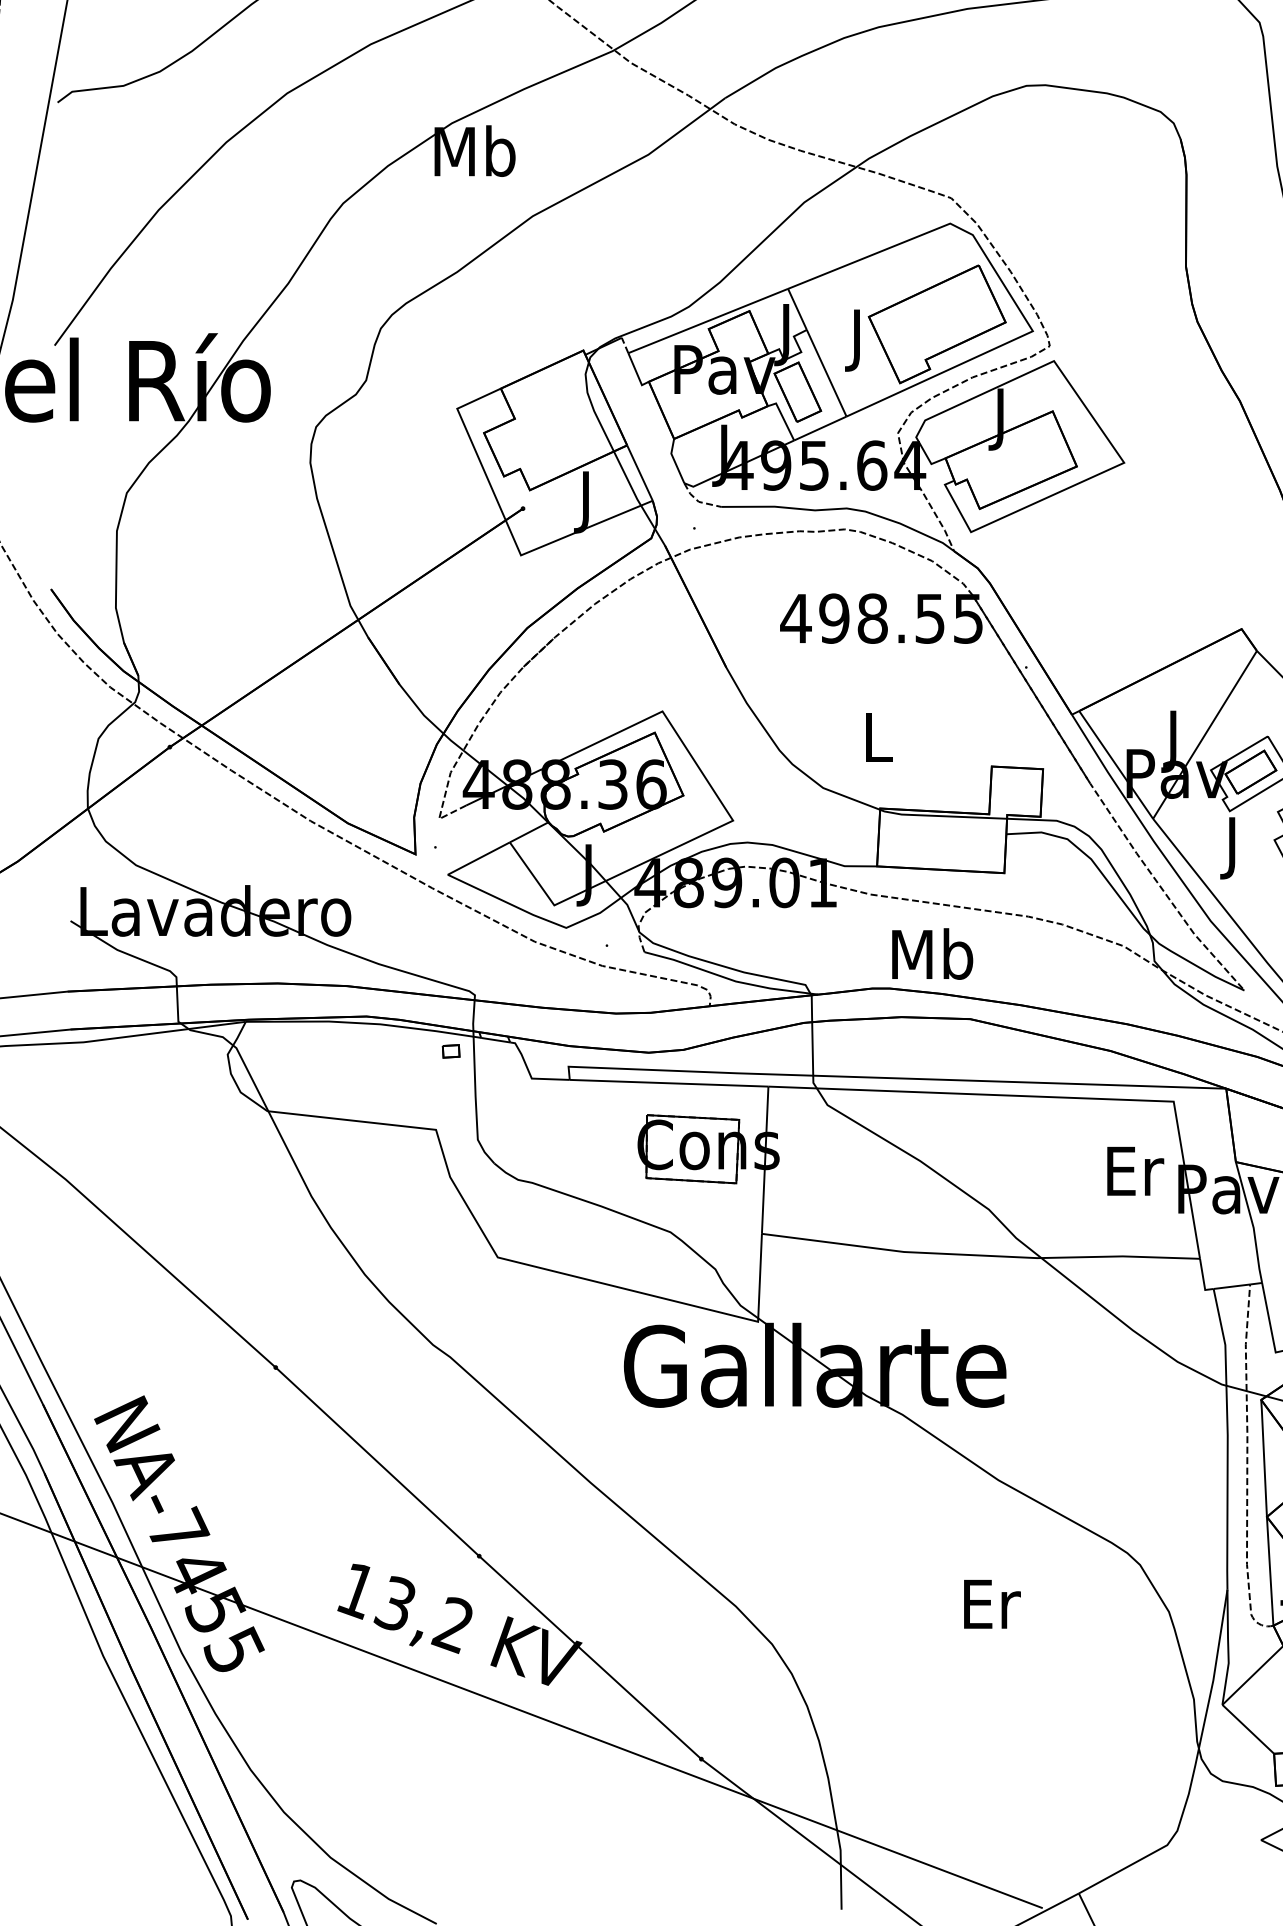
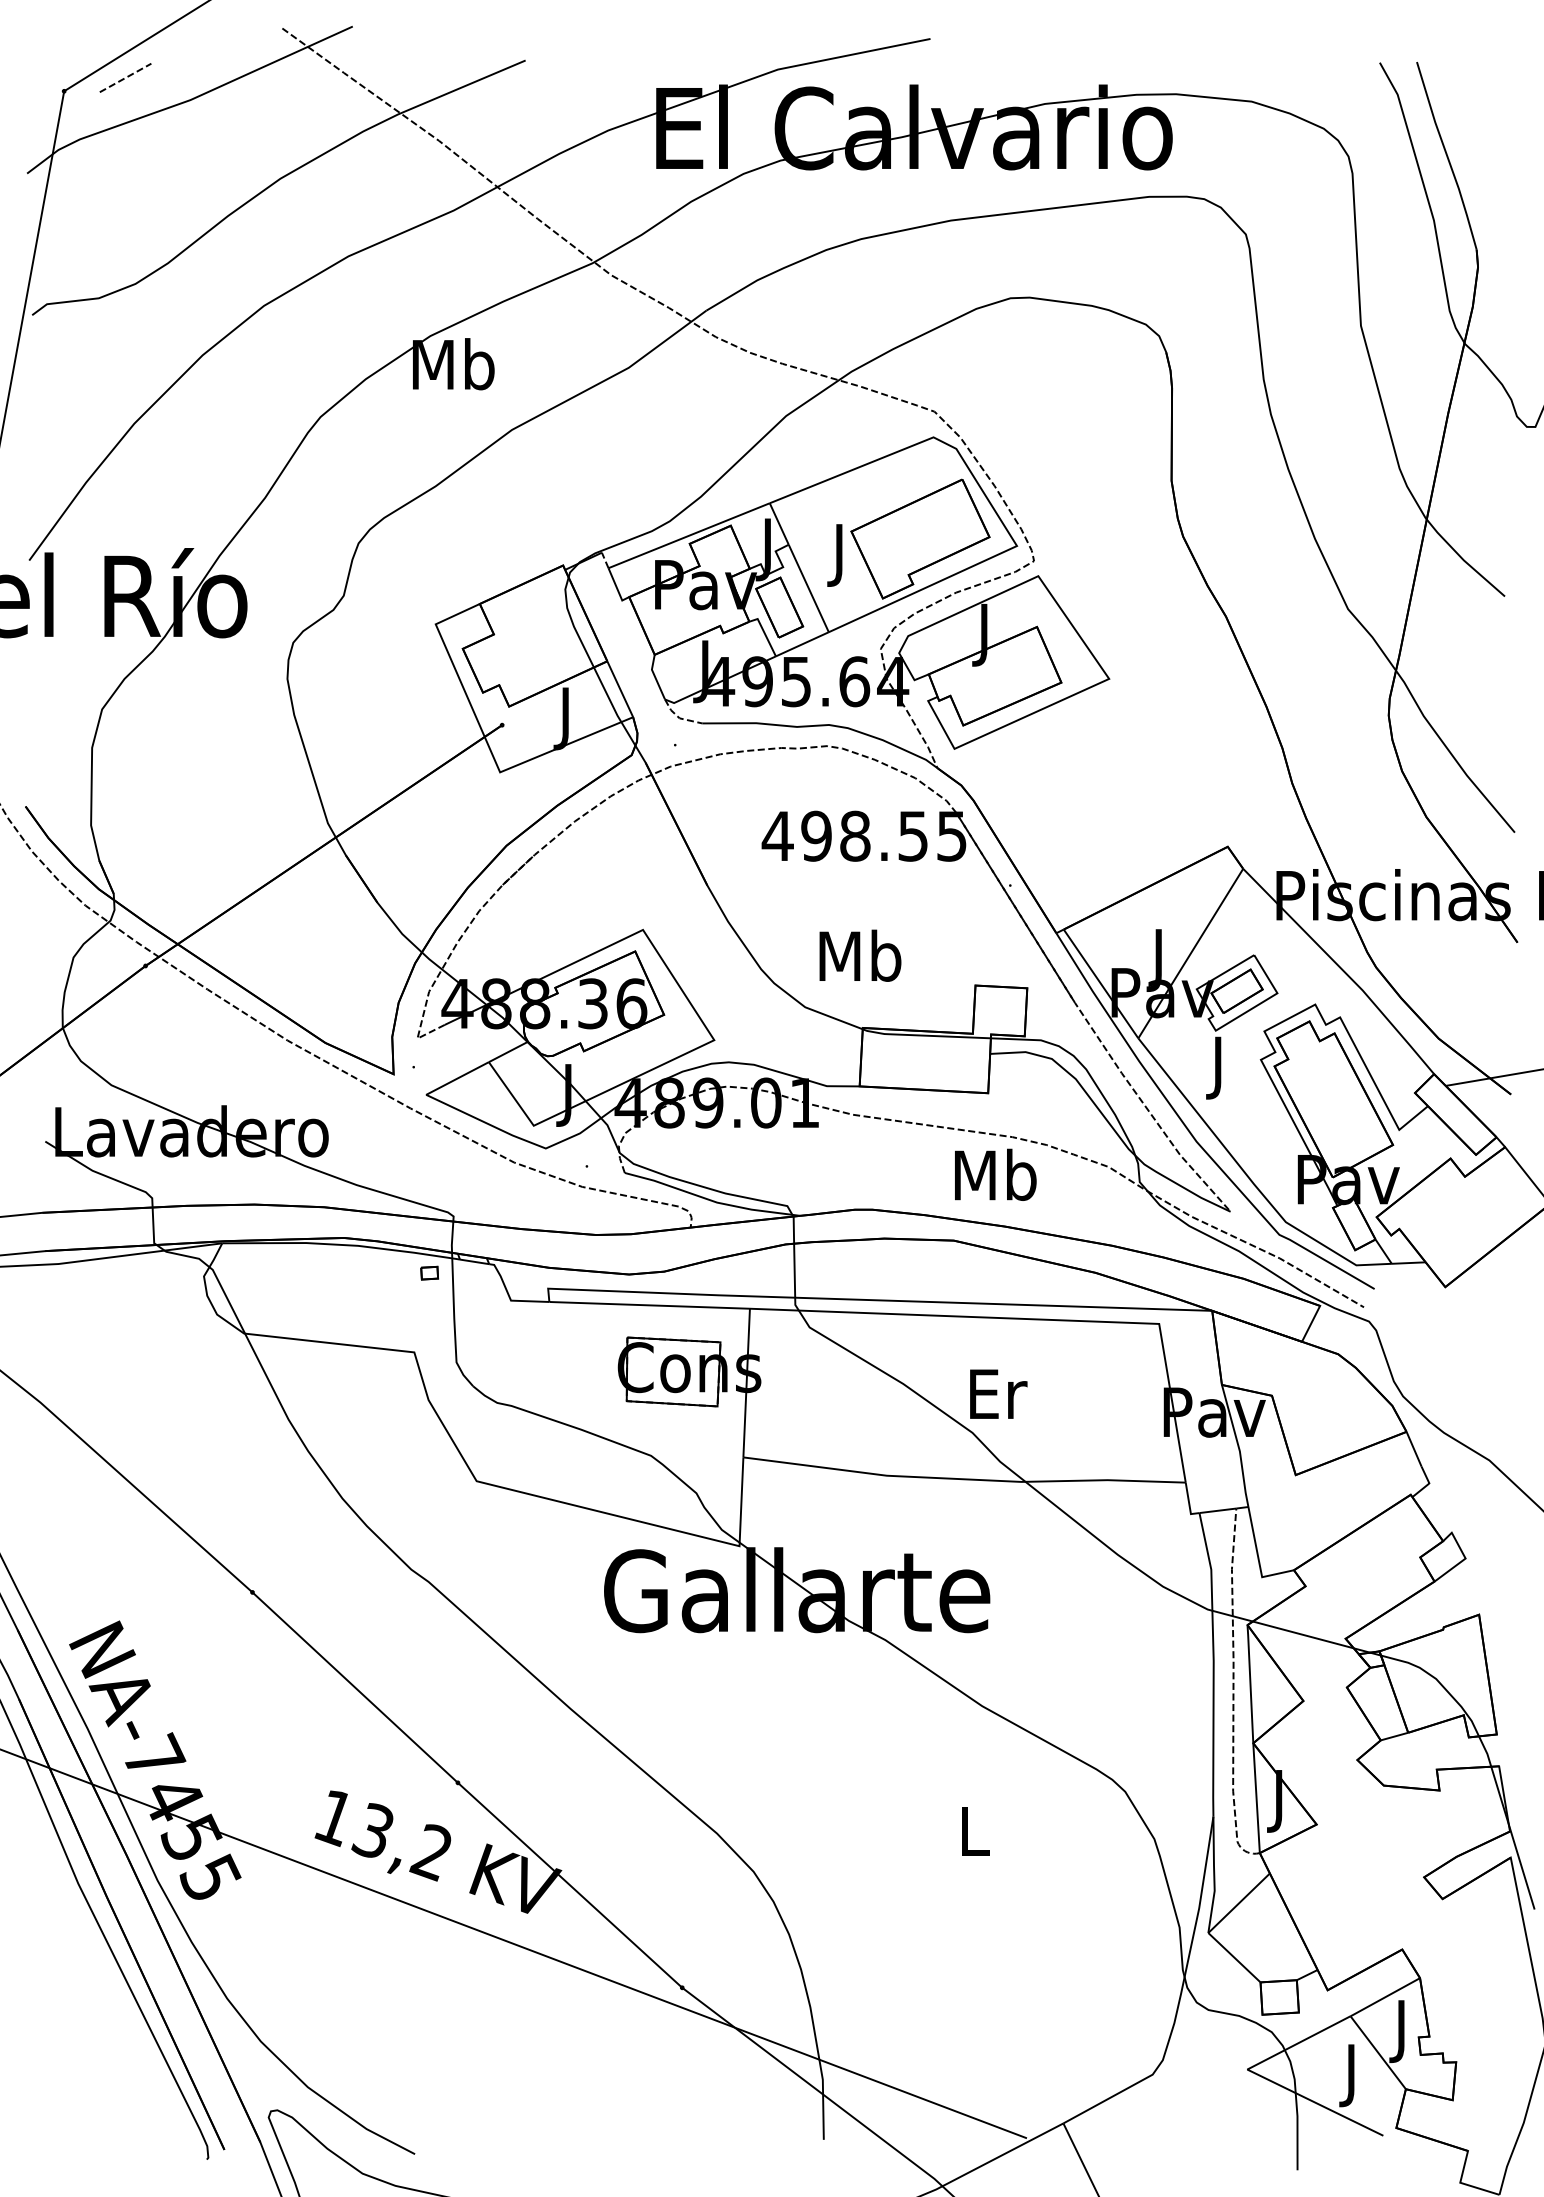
text: (877, 736) -> (860, 955), L -> Mb
text: (932, 953) -> (995, 1174), moved
text: (1135, 1170) -> (998, 1393), moved
text: (991, 1604) -> (975, 1831), Er -> L

